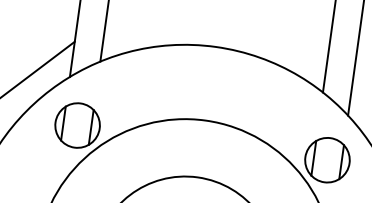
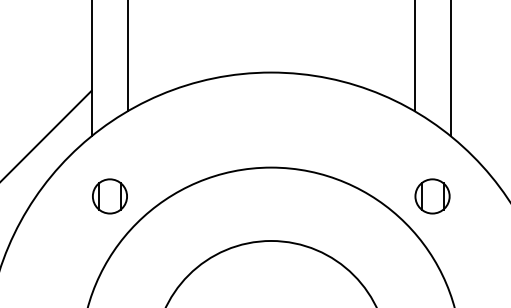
part: (77, 125) -> (109, 196), size x0.6
part: (327, 160) -> (432, 196), size x0.6

